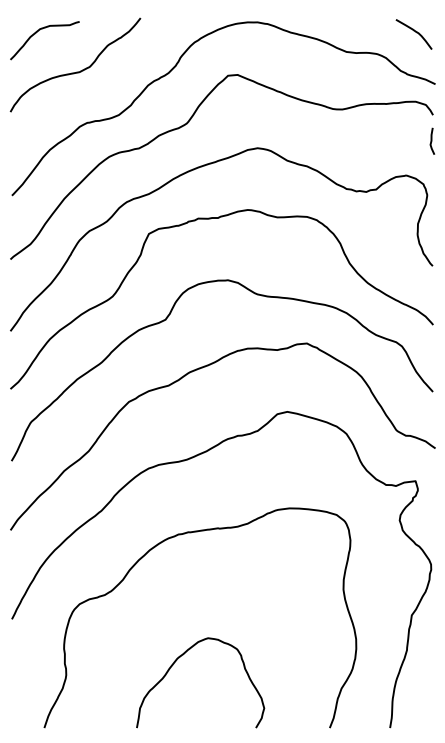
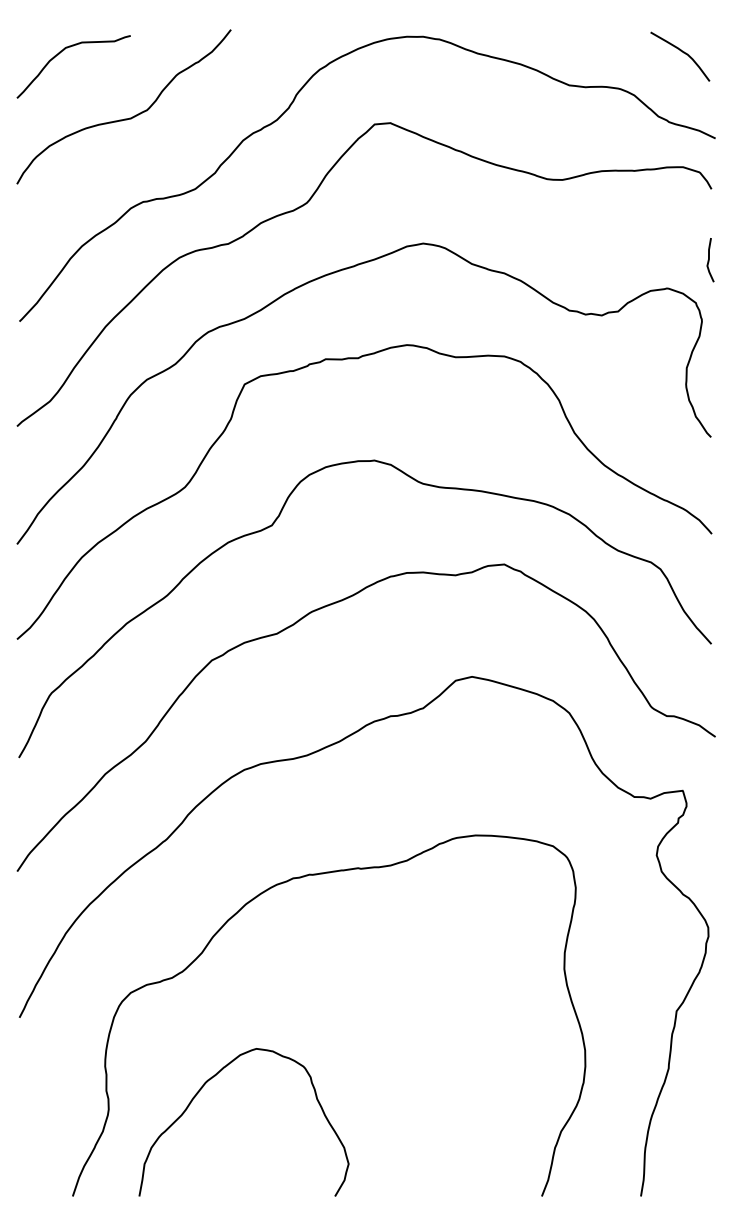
curve: (432, 140) -> (710, 258), moved
curve: (177, 660) -> (206, 1085), moved

